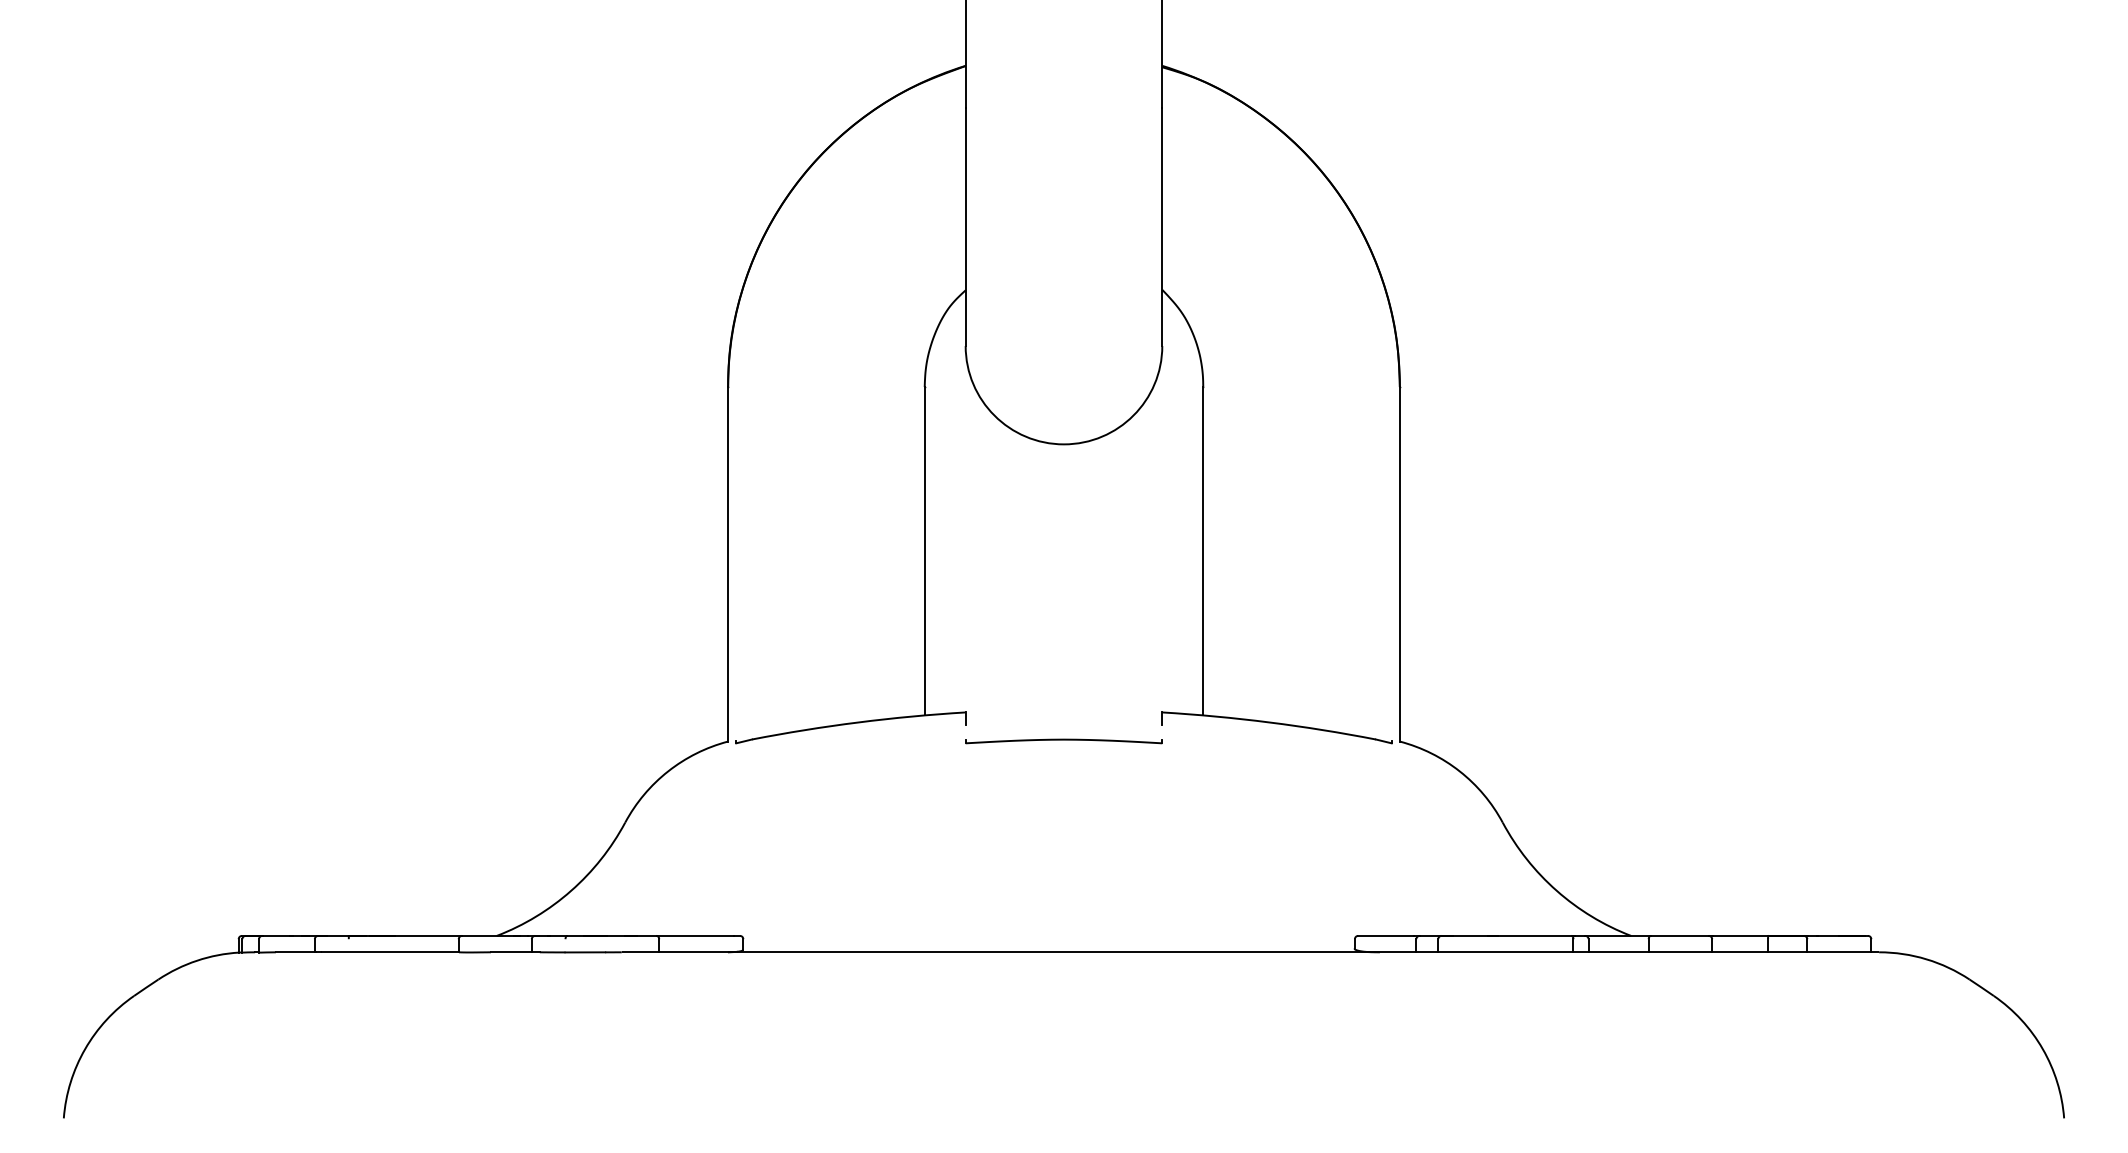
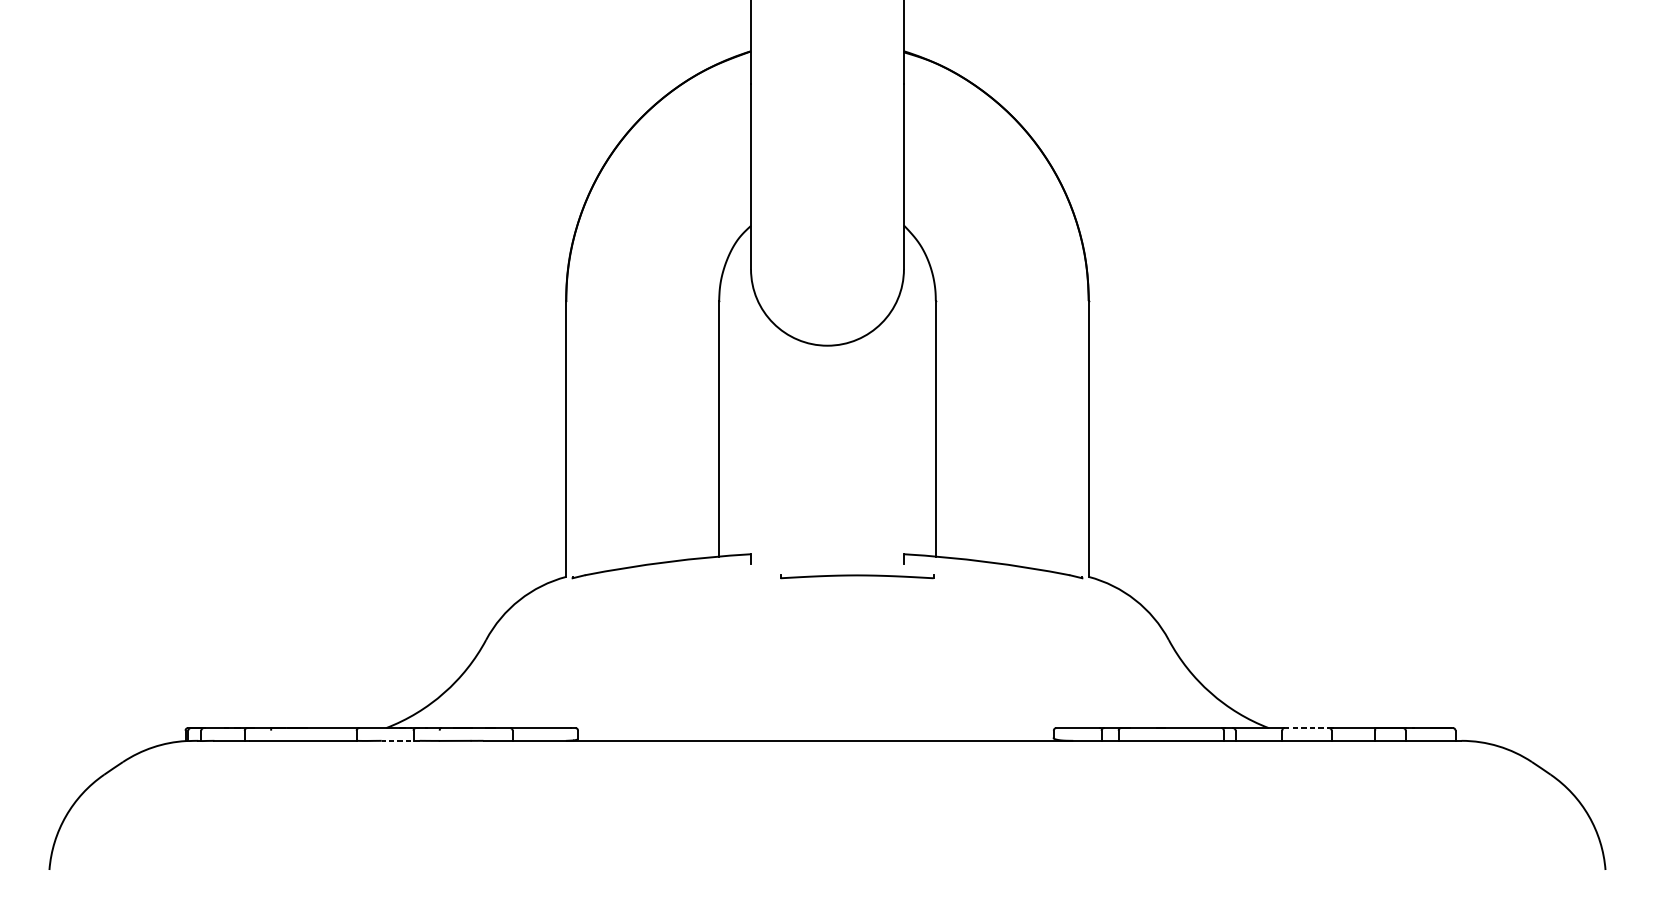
part: (1063, 741) -> (856, 576), moved
line: (1680, 935) -> (1307, 727), solid -> dashed
line: (514, 952) -> (400, 740), solid -> dashed

